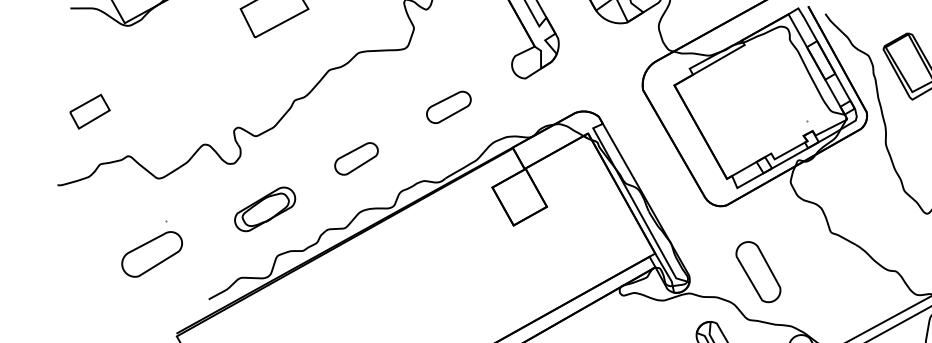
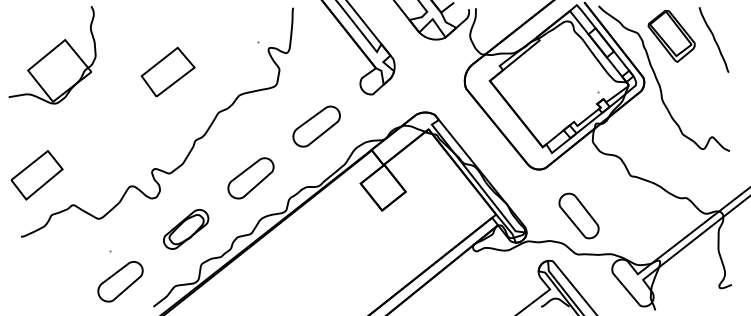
part: (448, 107) -> (316, 126), size x1.43
part: (89, 111) -> (36, 175), size x1.67
part: (355, 158) -> (250, 178), size x1.43
part: (152, 253) -> (120, 281), moved

